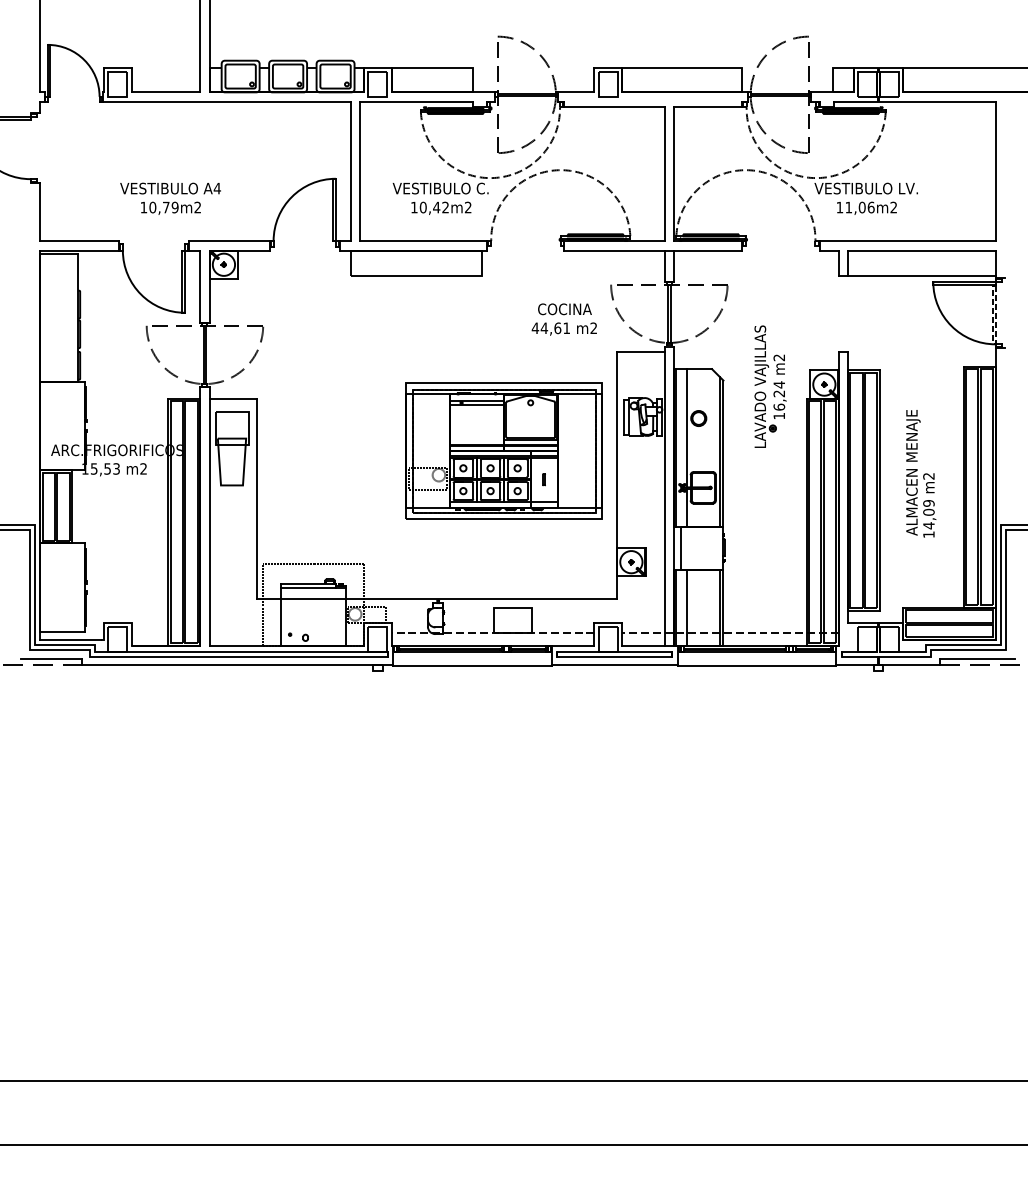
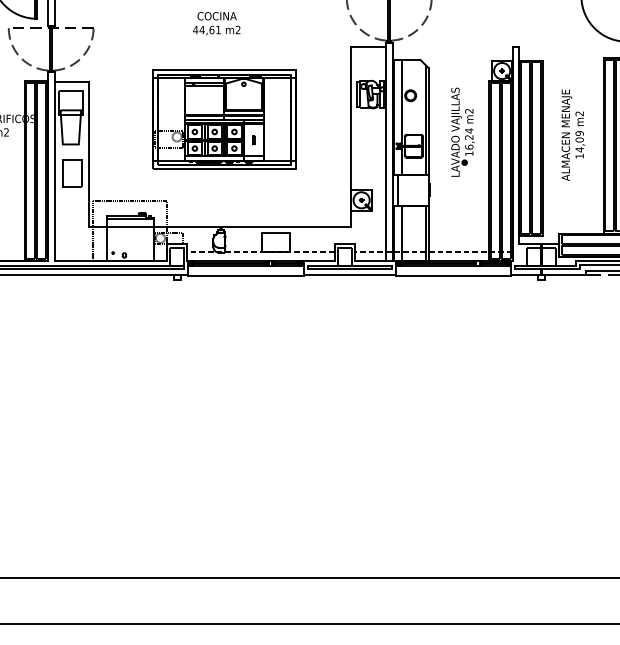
text: (563, 319) -> (216, 23), moved
part: (770, 386) -> (462, 132), moved
part: (503, 450) -> (224, 119), moved
text: (929, 505) -> (580, 135), moved
part: (233, 524) -> (71, 172), added

